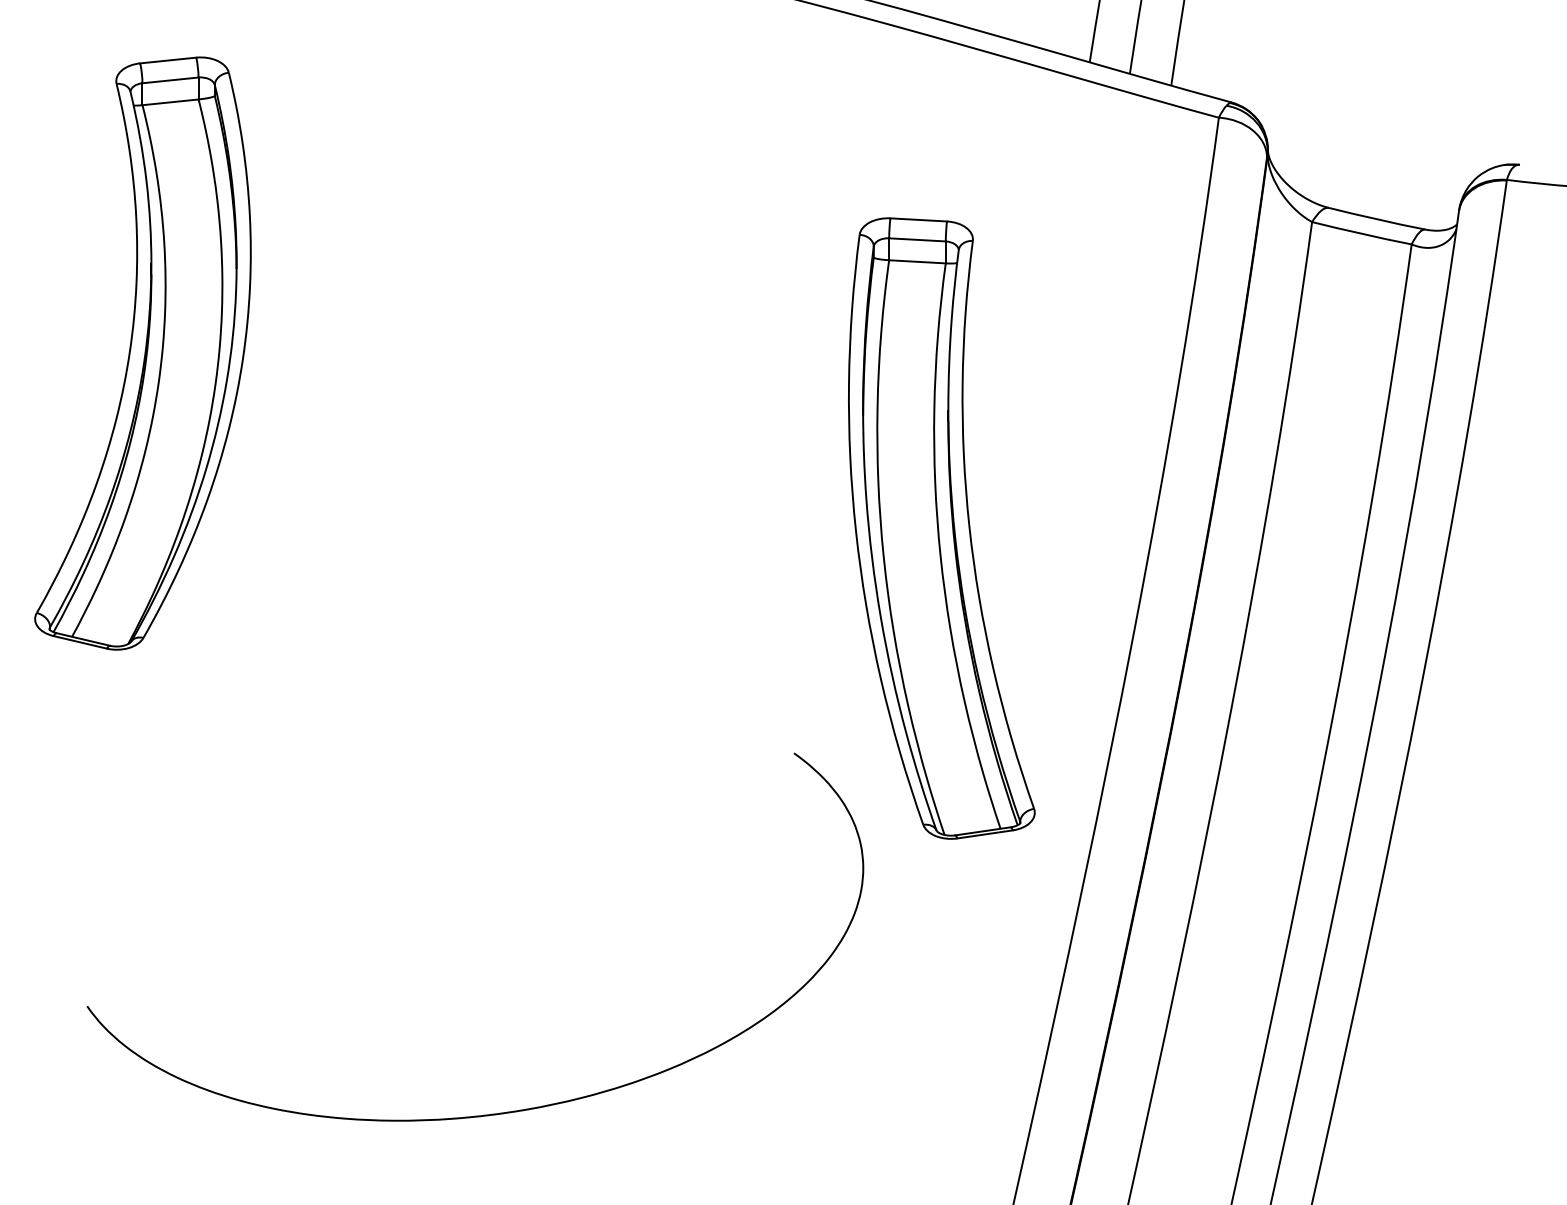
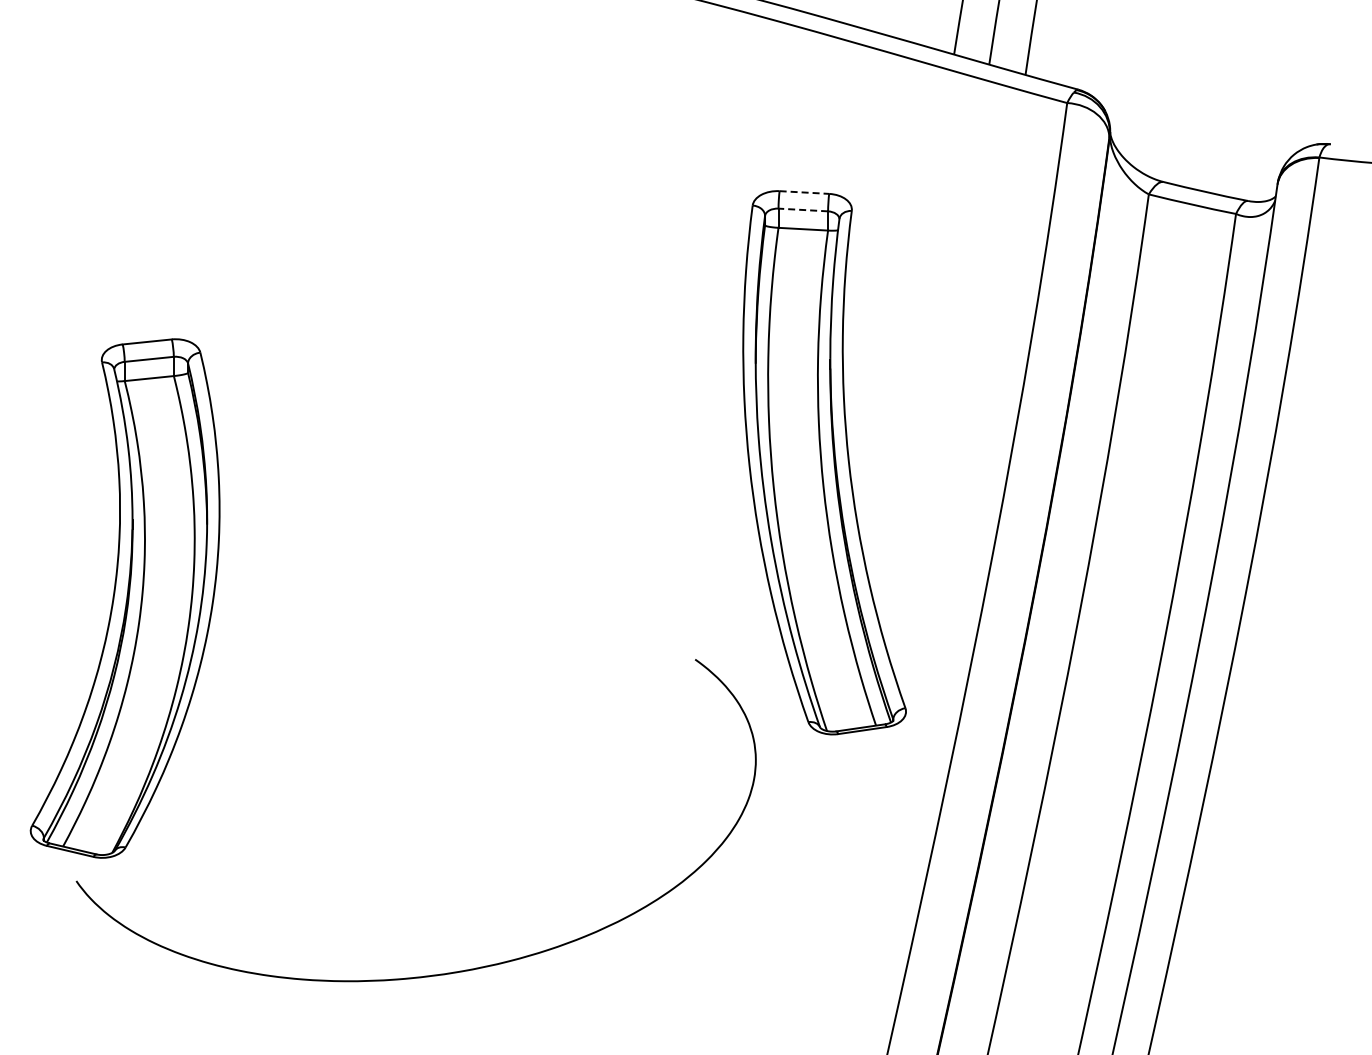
line: (918, 219) -> (804, 192), solid -> dashed
line: (917, 240) -> (803, 210), solid -> dashed
part: (142, 353) -> (124, 598), moved

